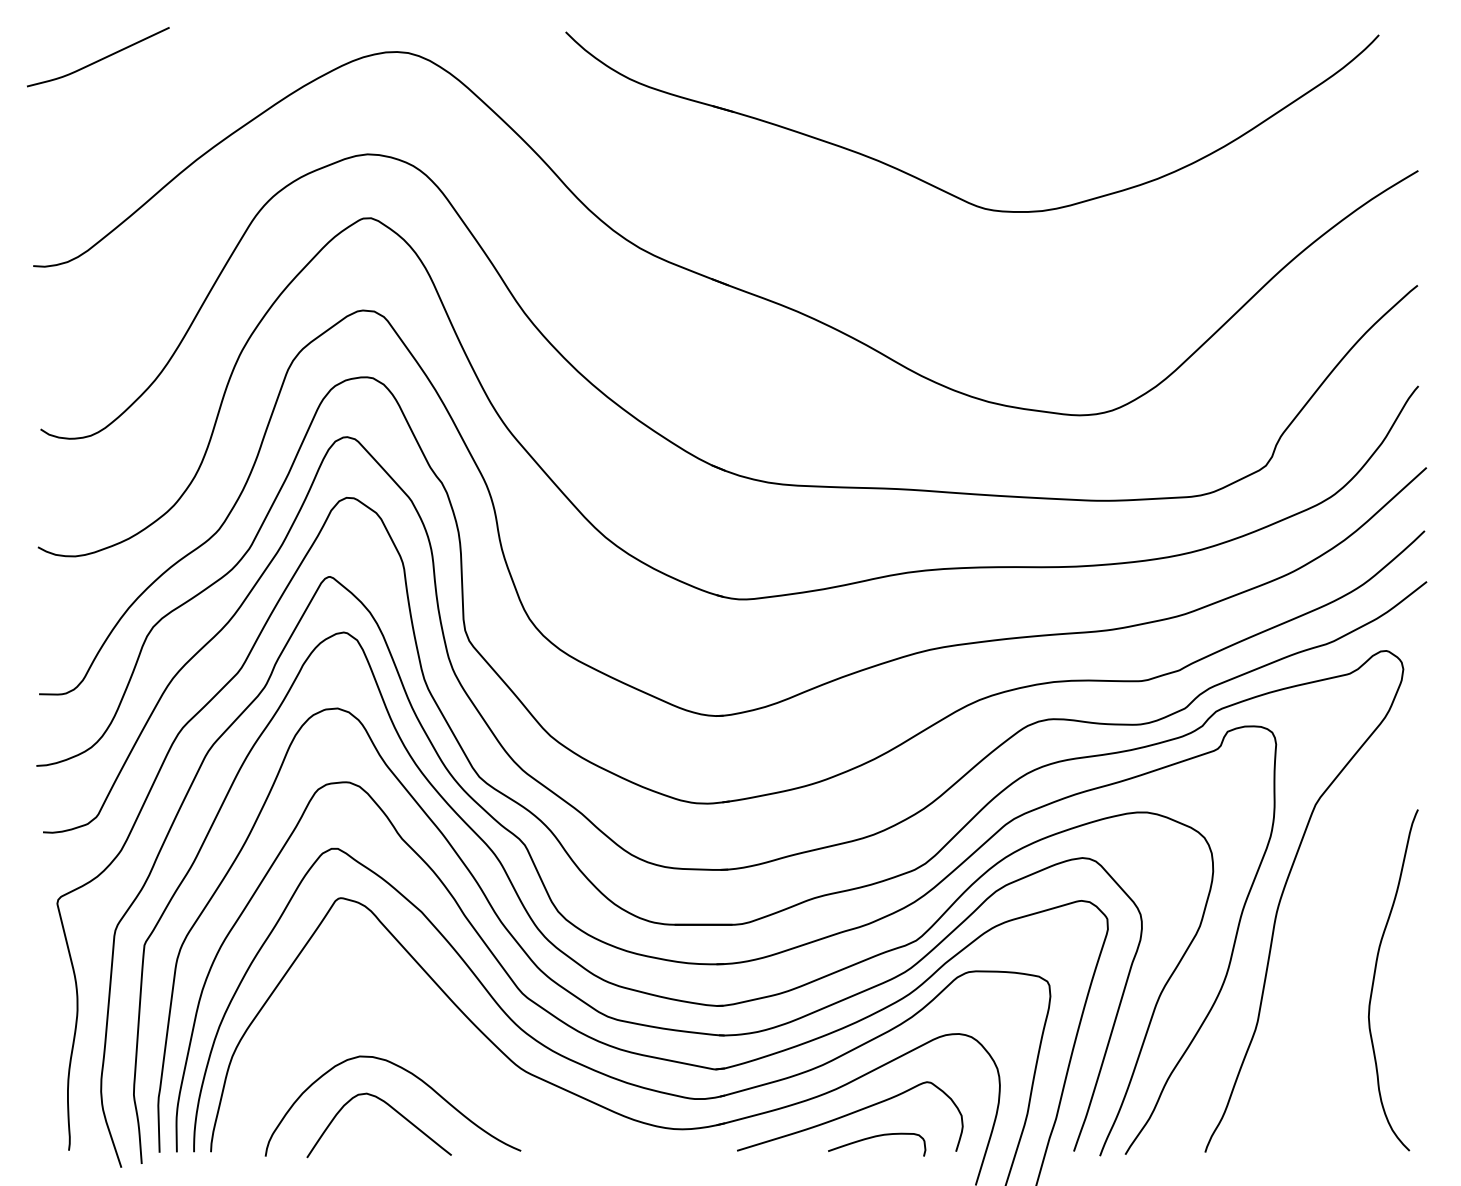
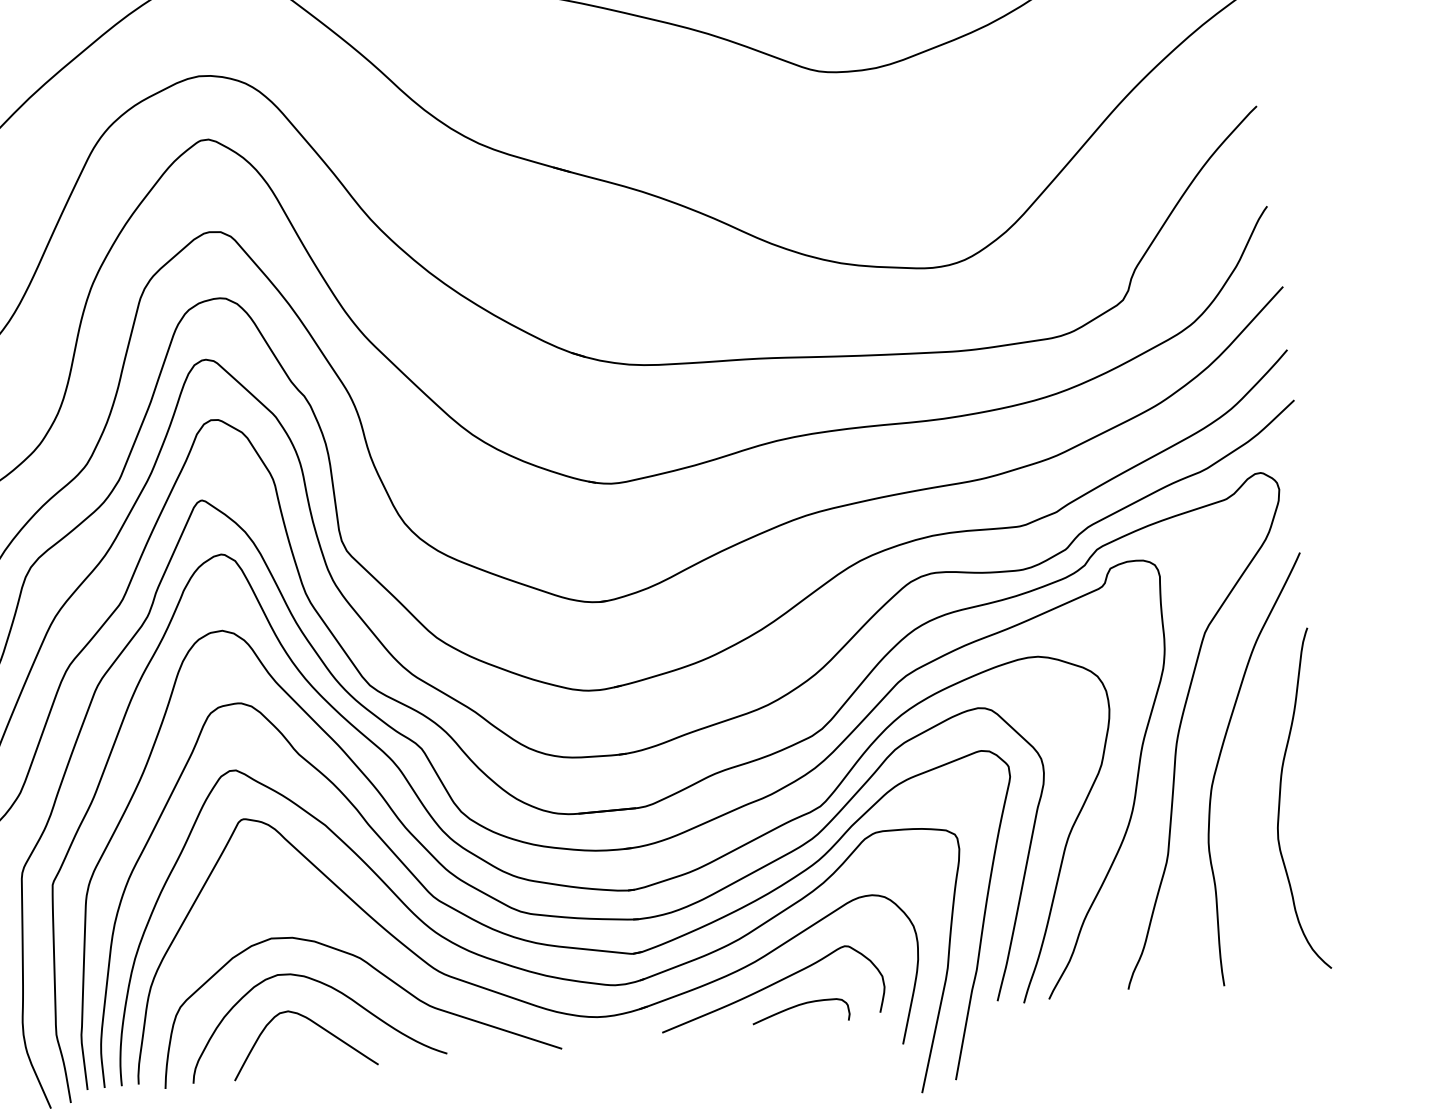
curve: (1319, 929) -> (1220, 756), added
curve: (456, 1060) -> (374, 969), added

